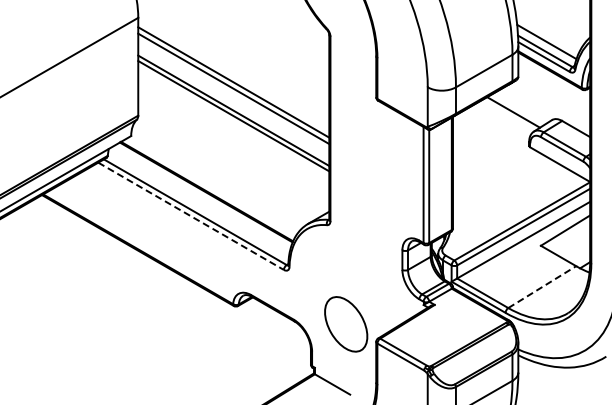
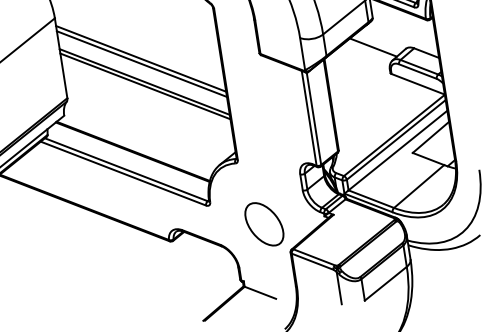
line: (191, 216) -> (123, 173), dashed -> solid
line: (542, 287) -> (419, 186), dashed -> solid
part: (346, 324) -> (264, 224), moved

